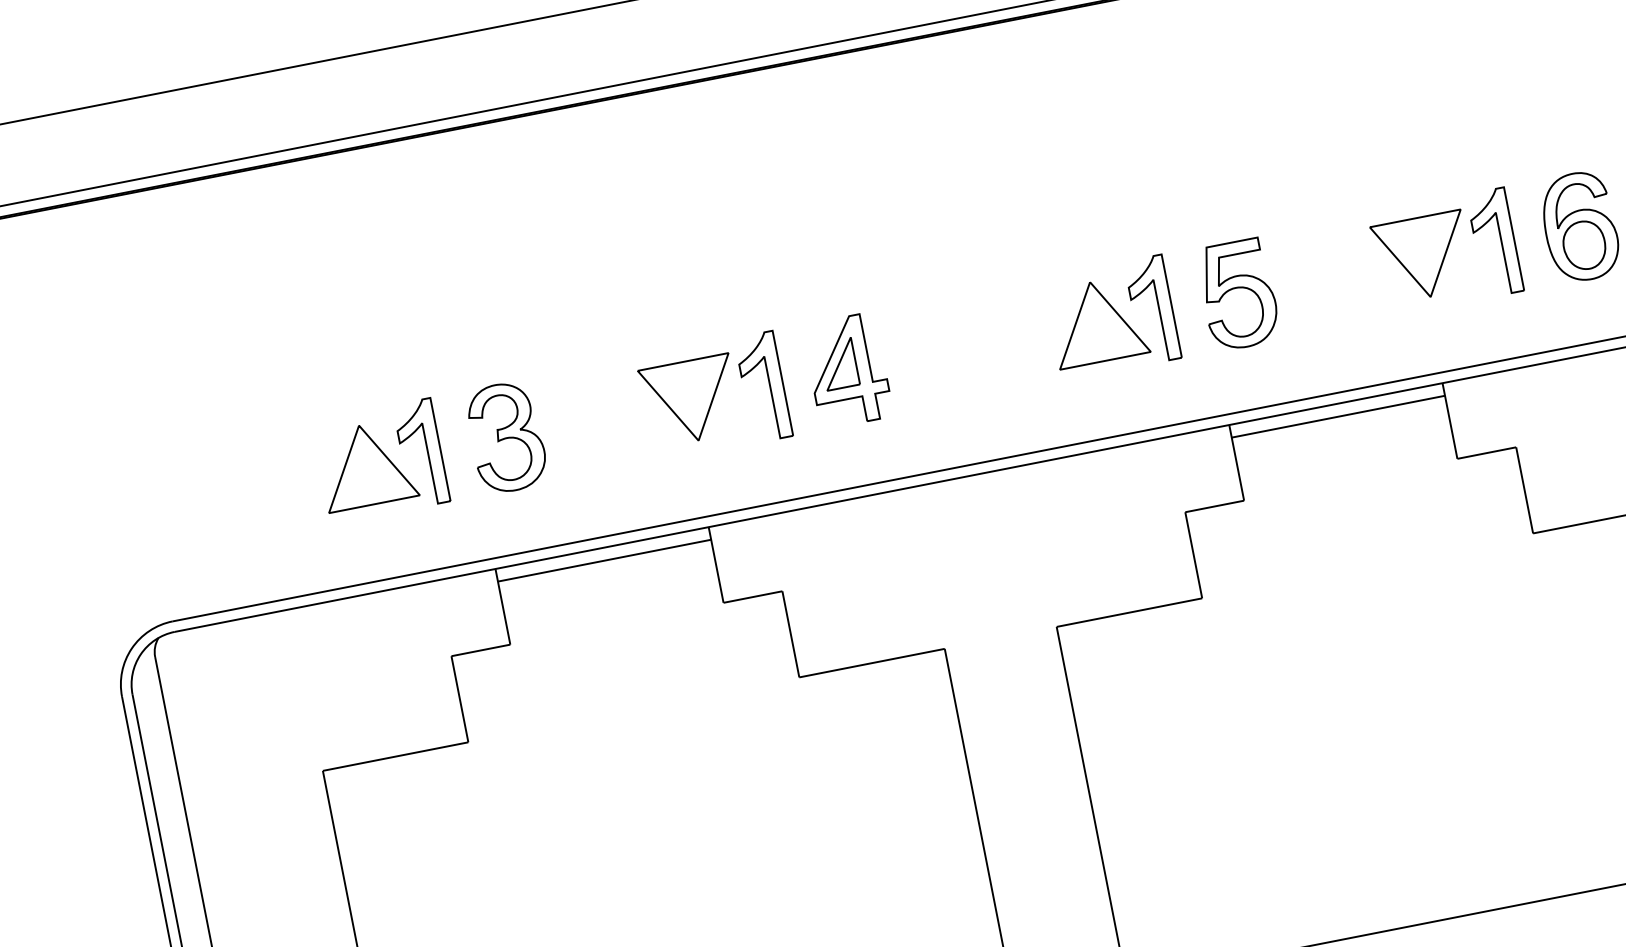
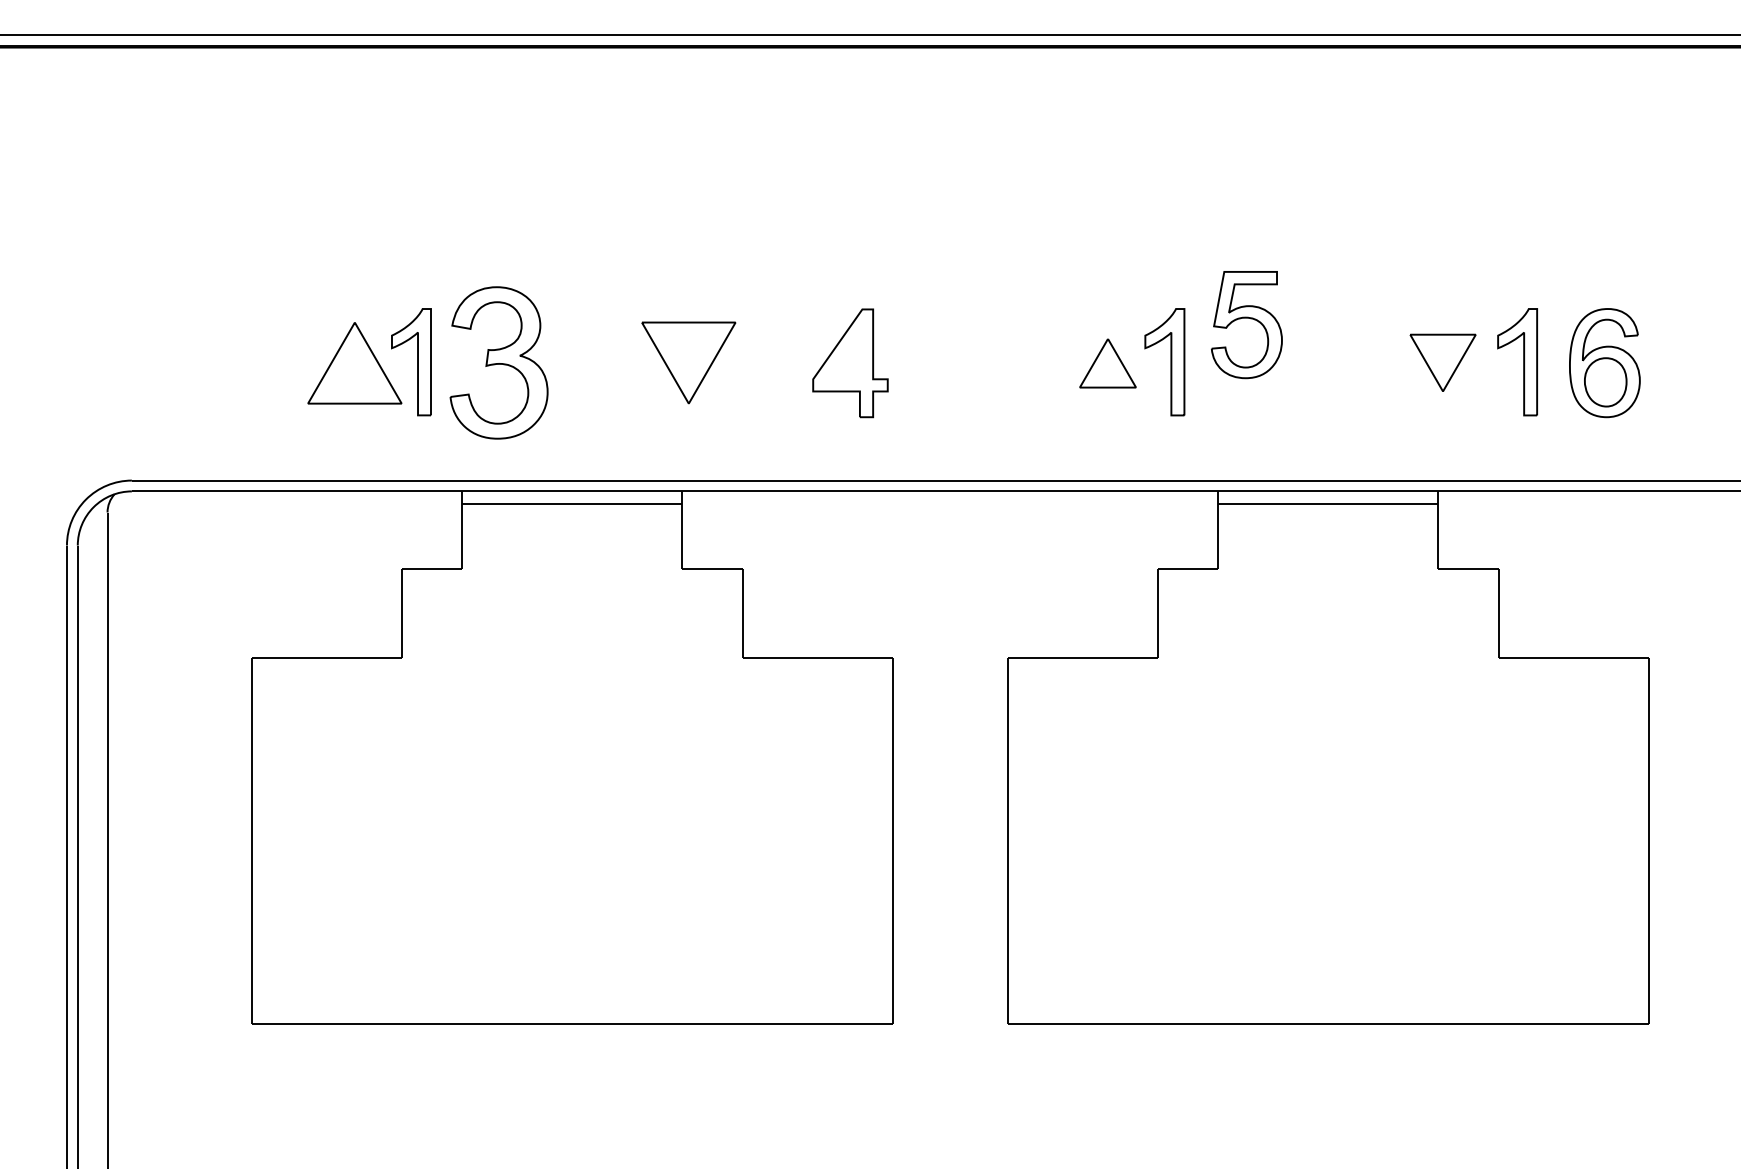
part: (1422, 257) -> (1442, 362), size x0.7
part: (1236, 288) -> (1246, 318), moved
part: (1097, 321) -> (1107, 363), size x0.6
part: (838, 364) -> (842, 355), removed
part: (763, 387) -> (763, 363), removed
part: (506, 437) -> (498, 363), size x1.4

